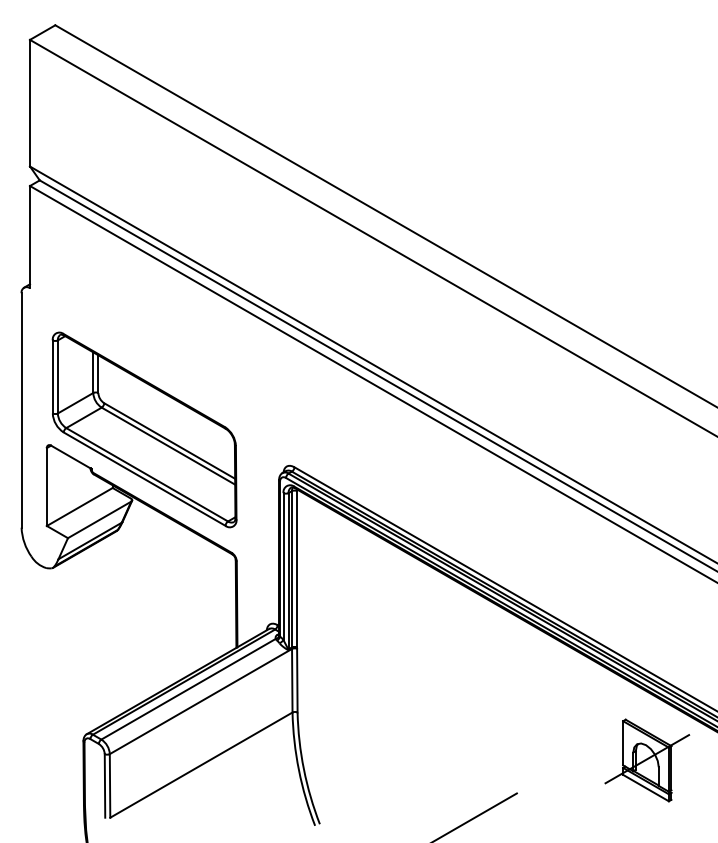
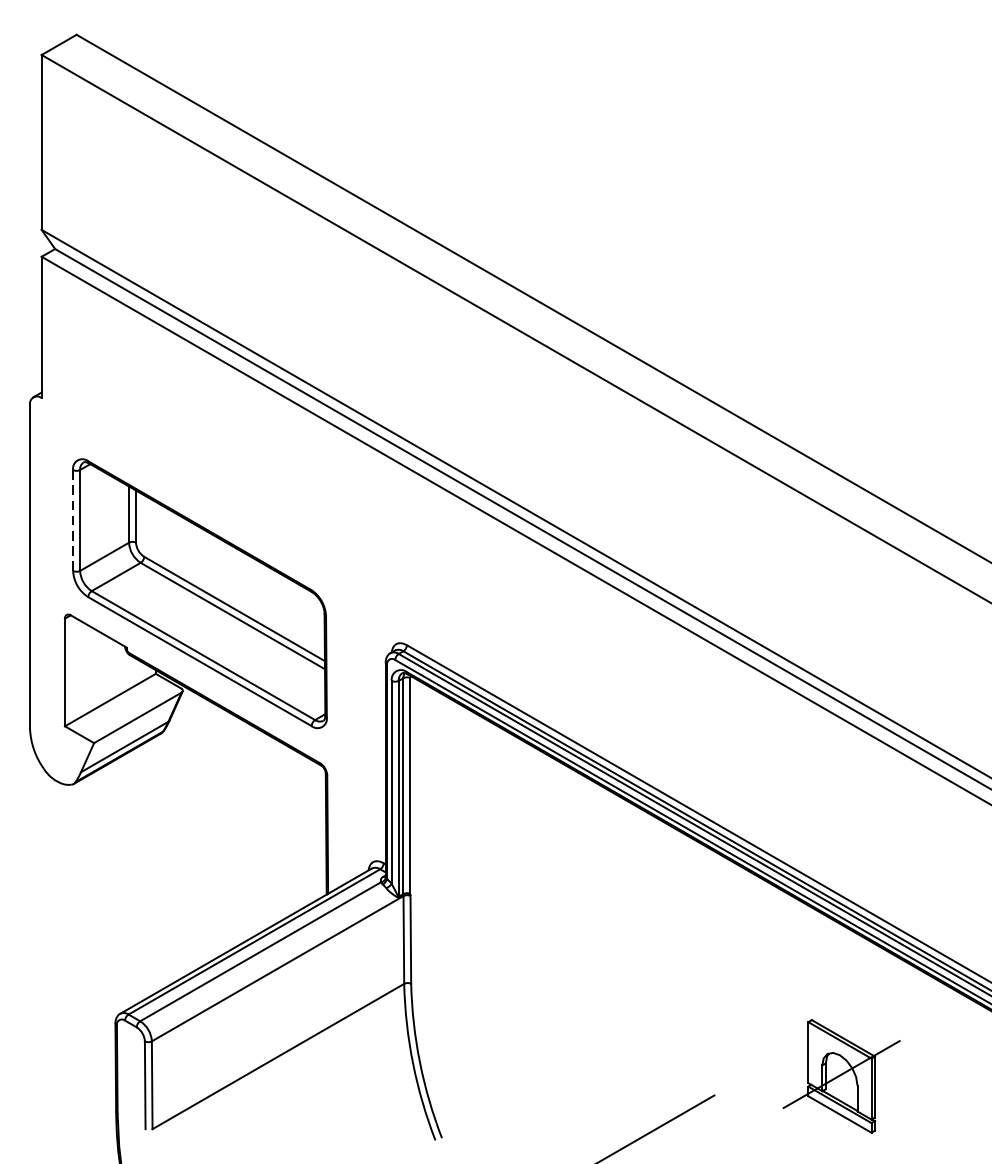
line: (52, 376) -> (72, 519), solid -> dashed
part: (647, 760) -> (841, 1076), moved

